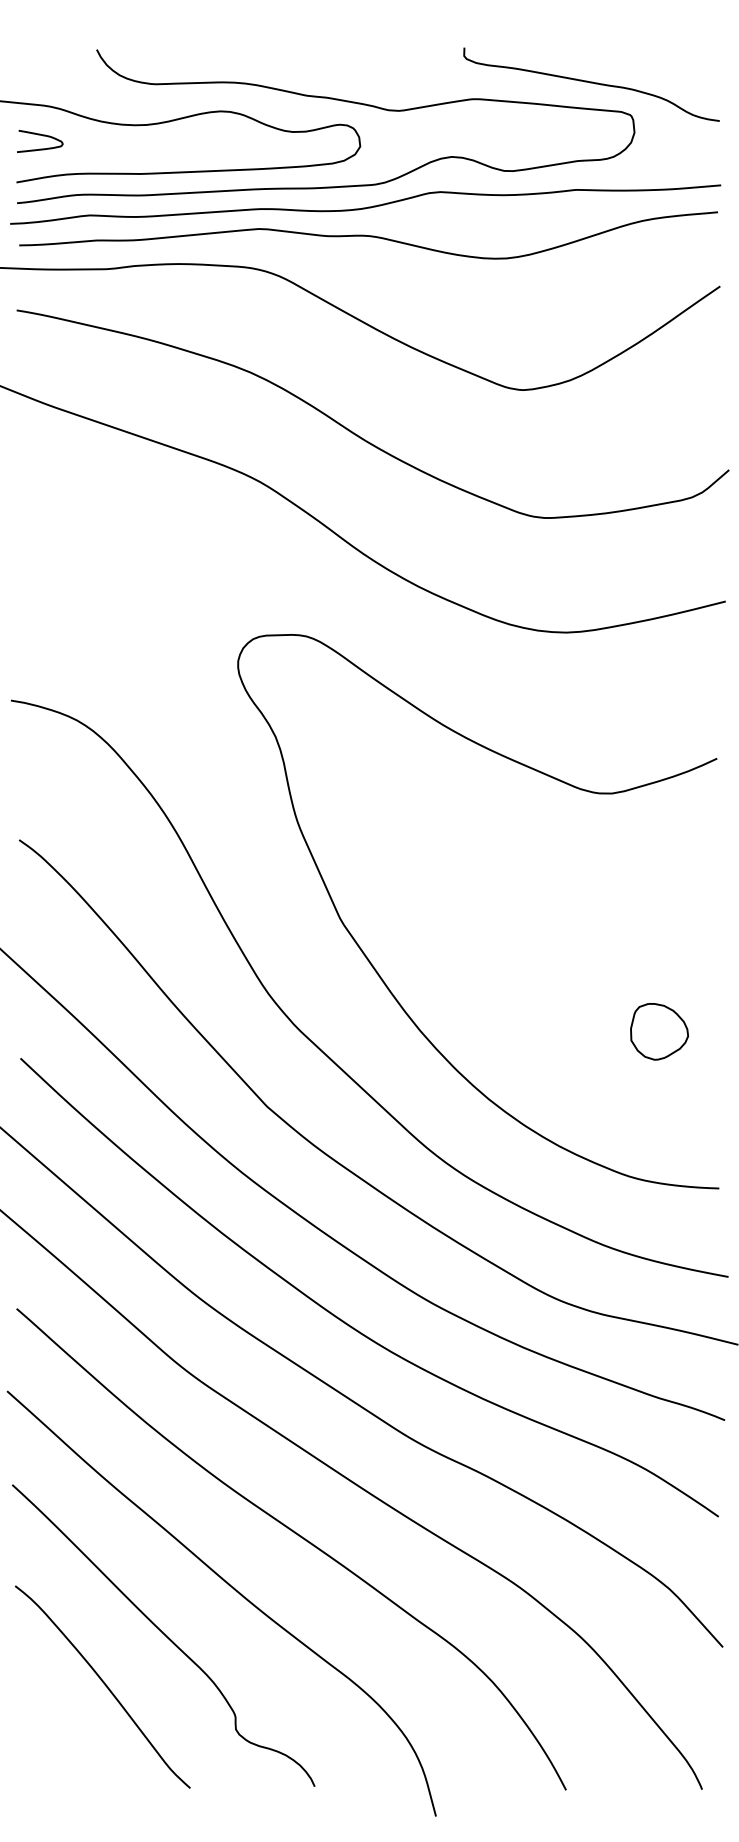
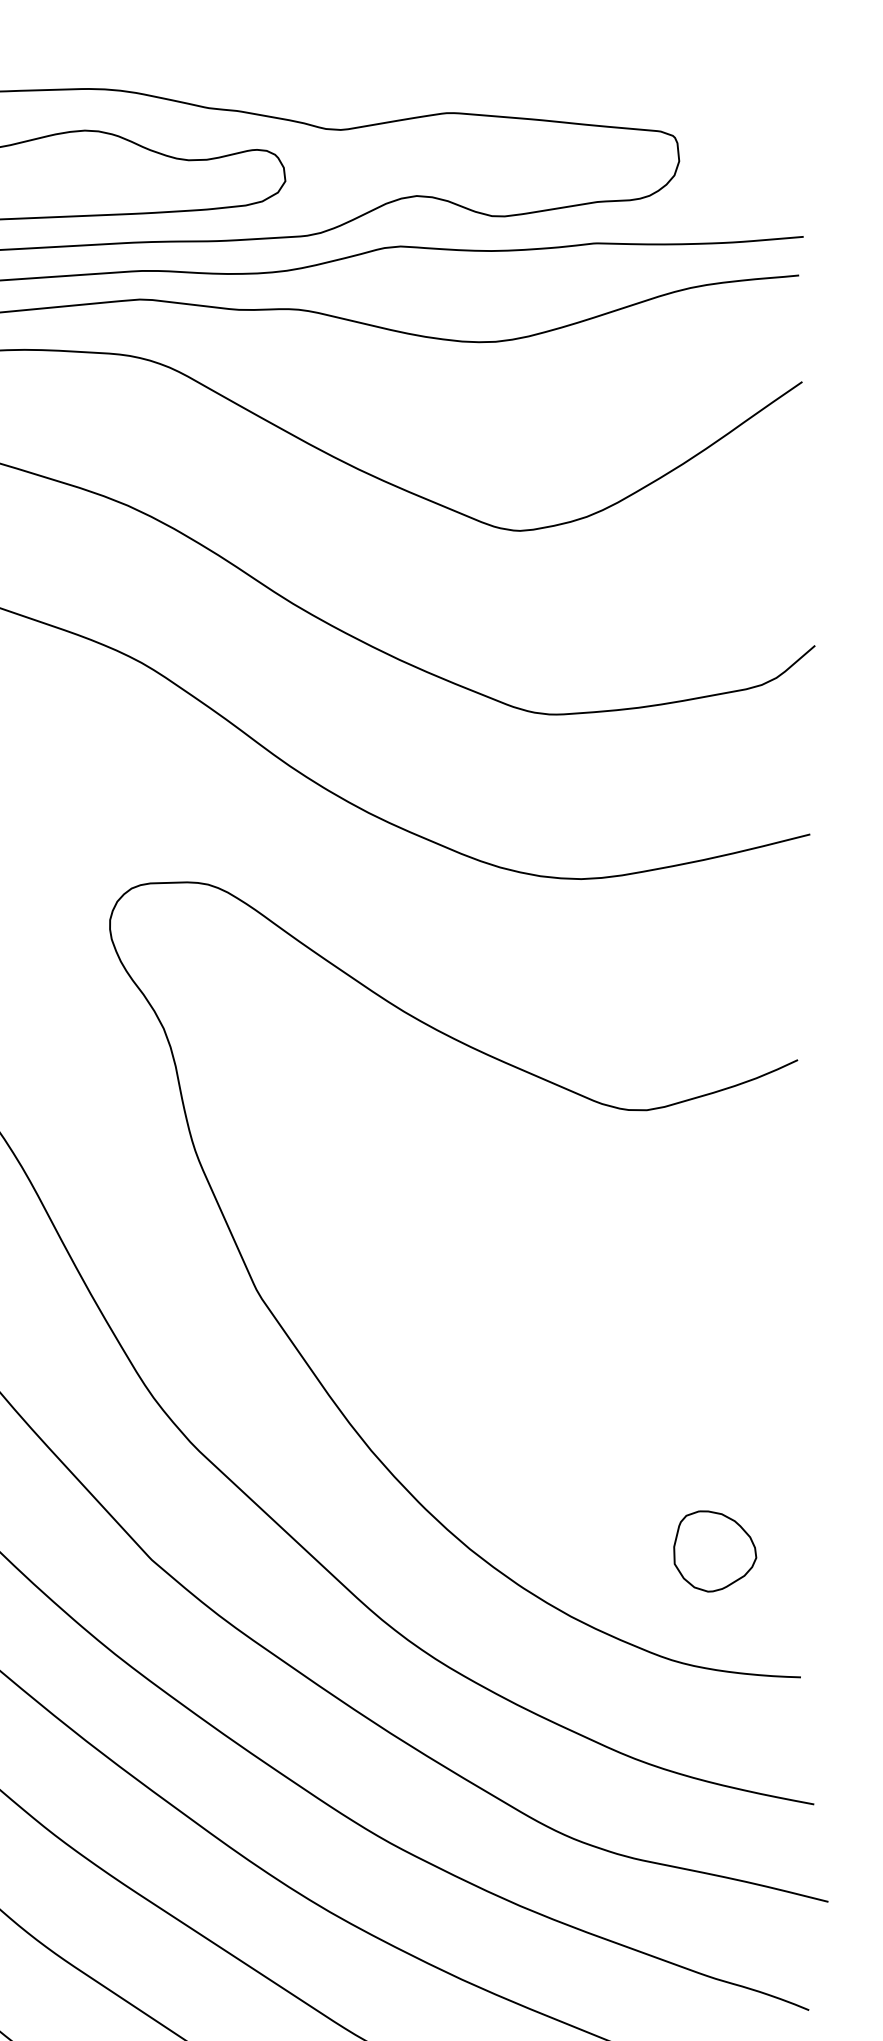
curve: (591, 83) -> (617, 90), removed
part: (659, 1031) -> (715, 1551), moved

